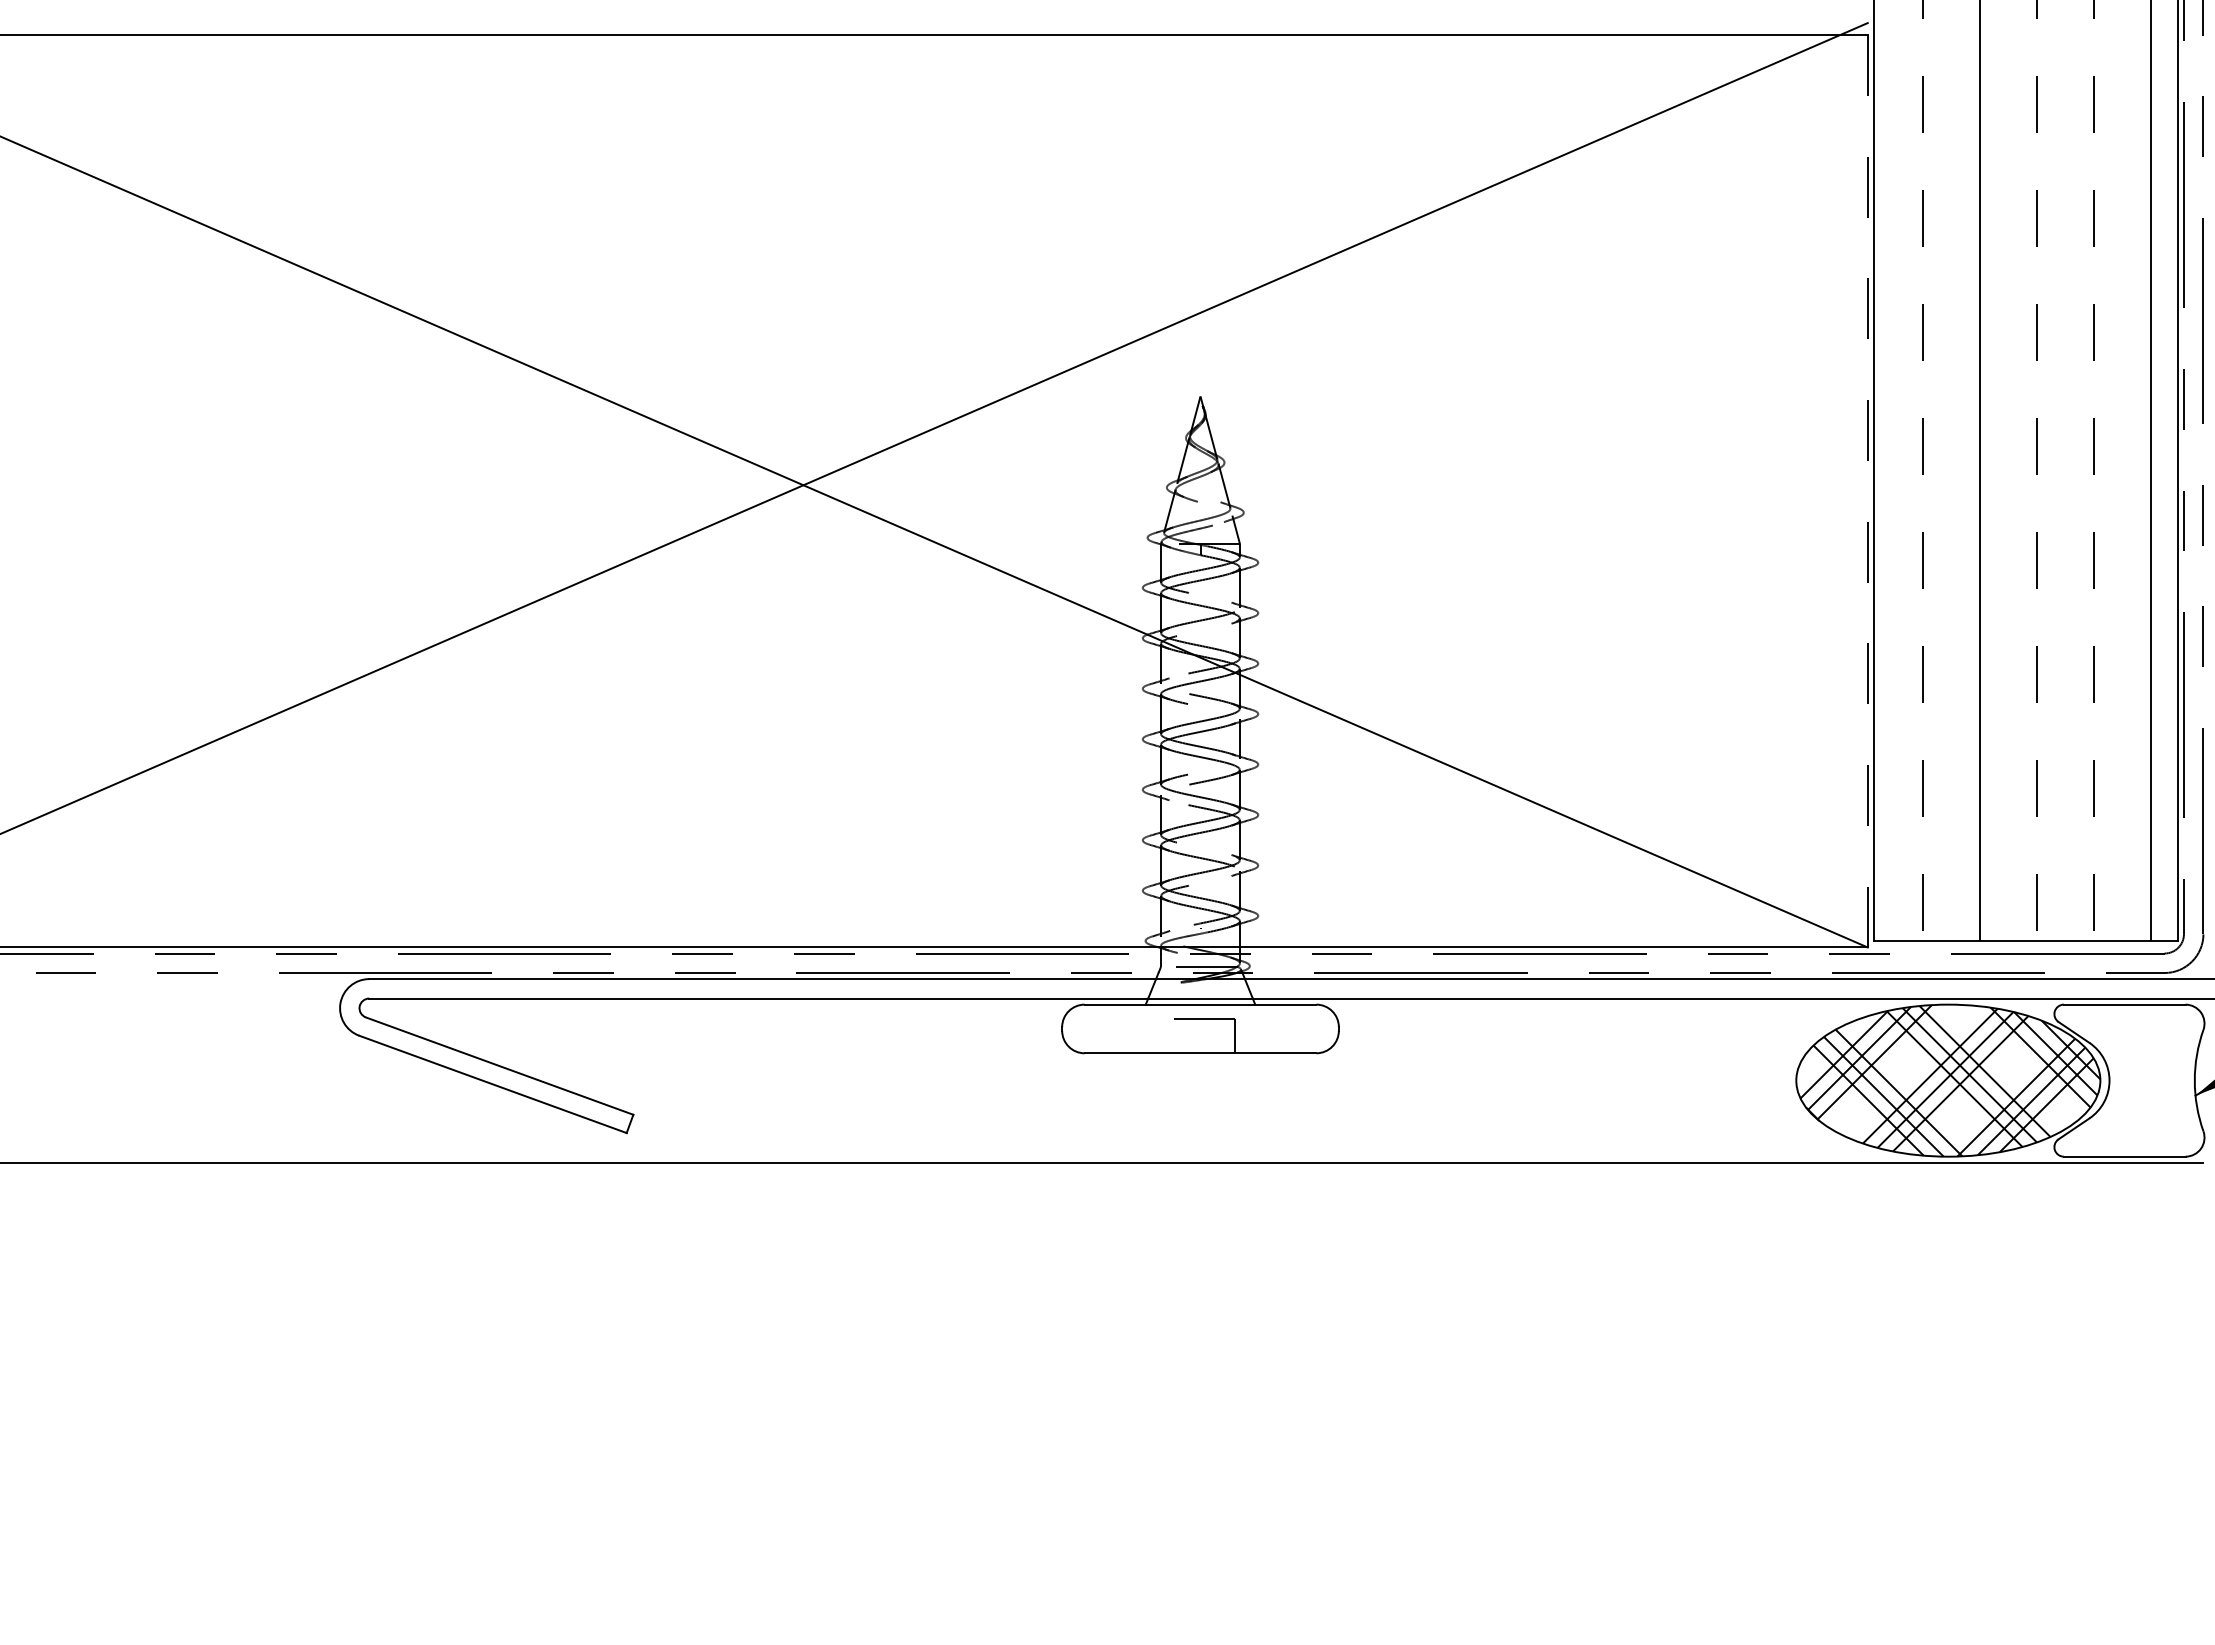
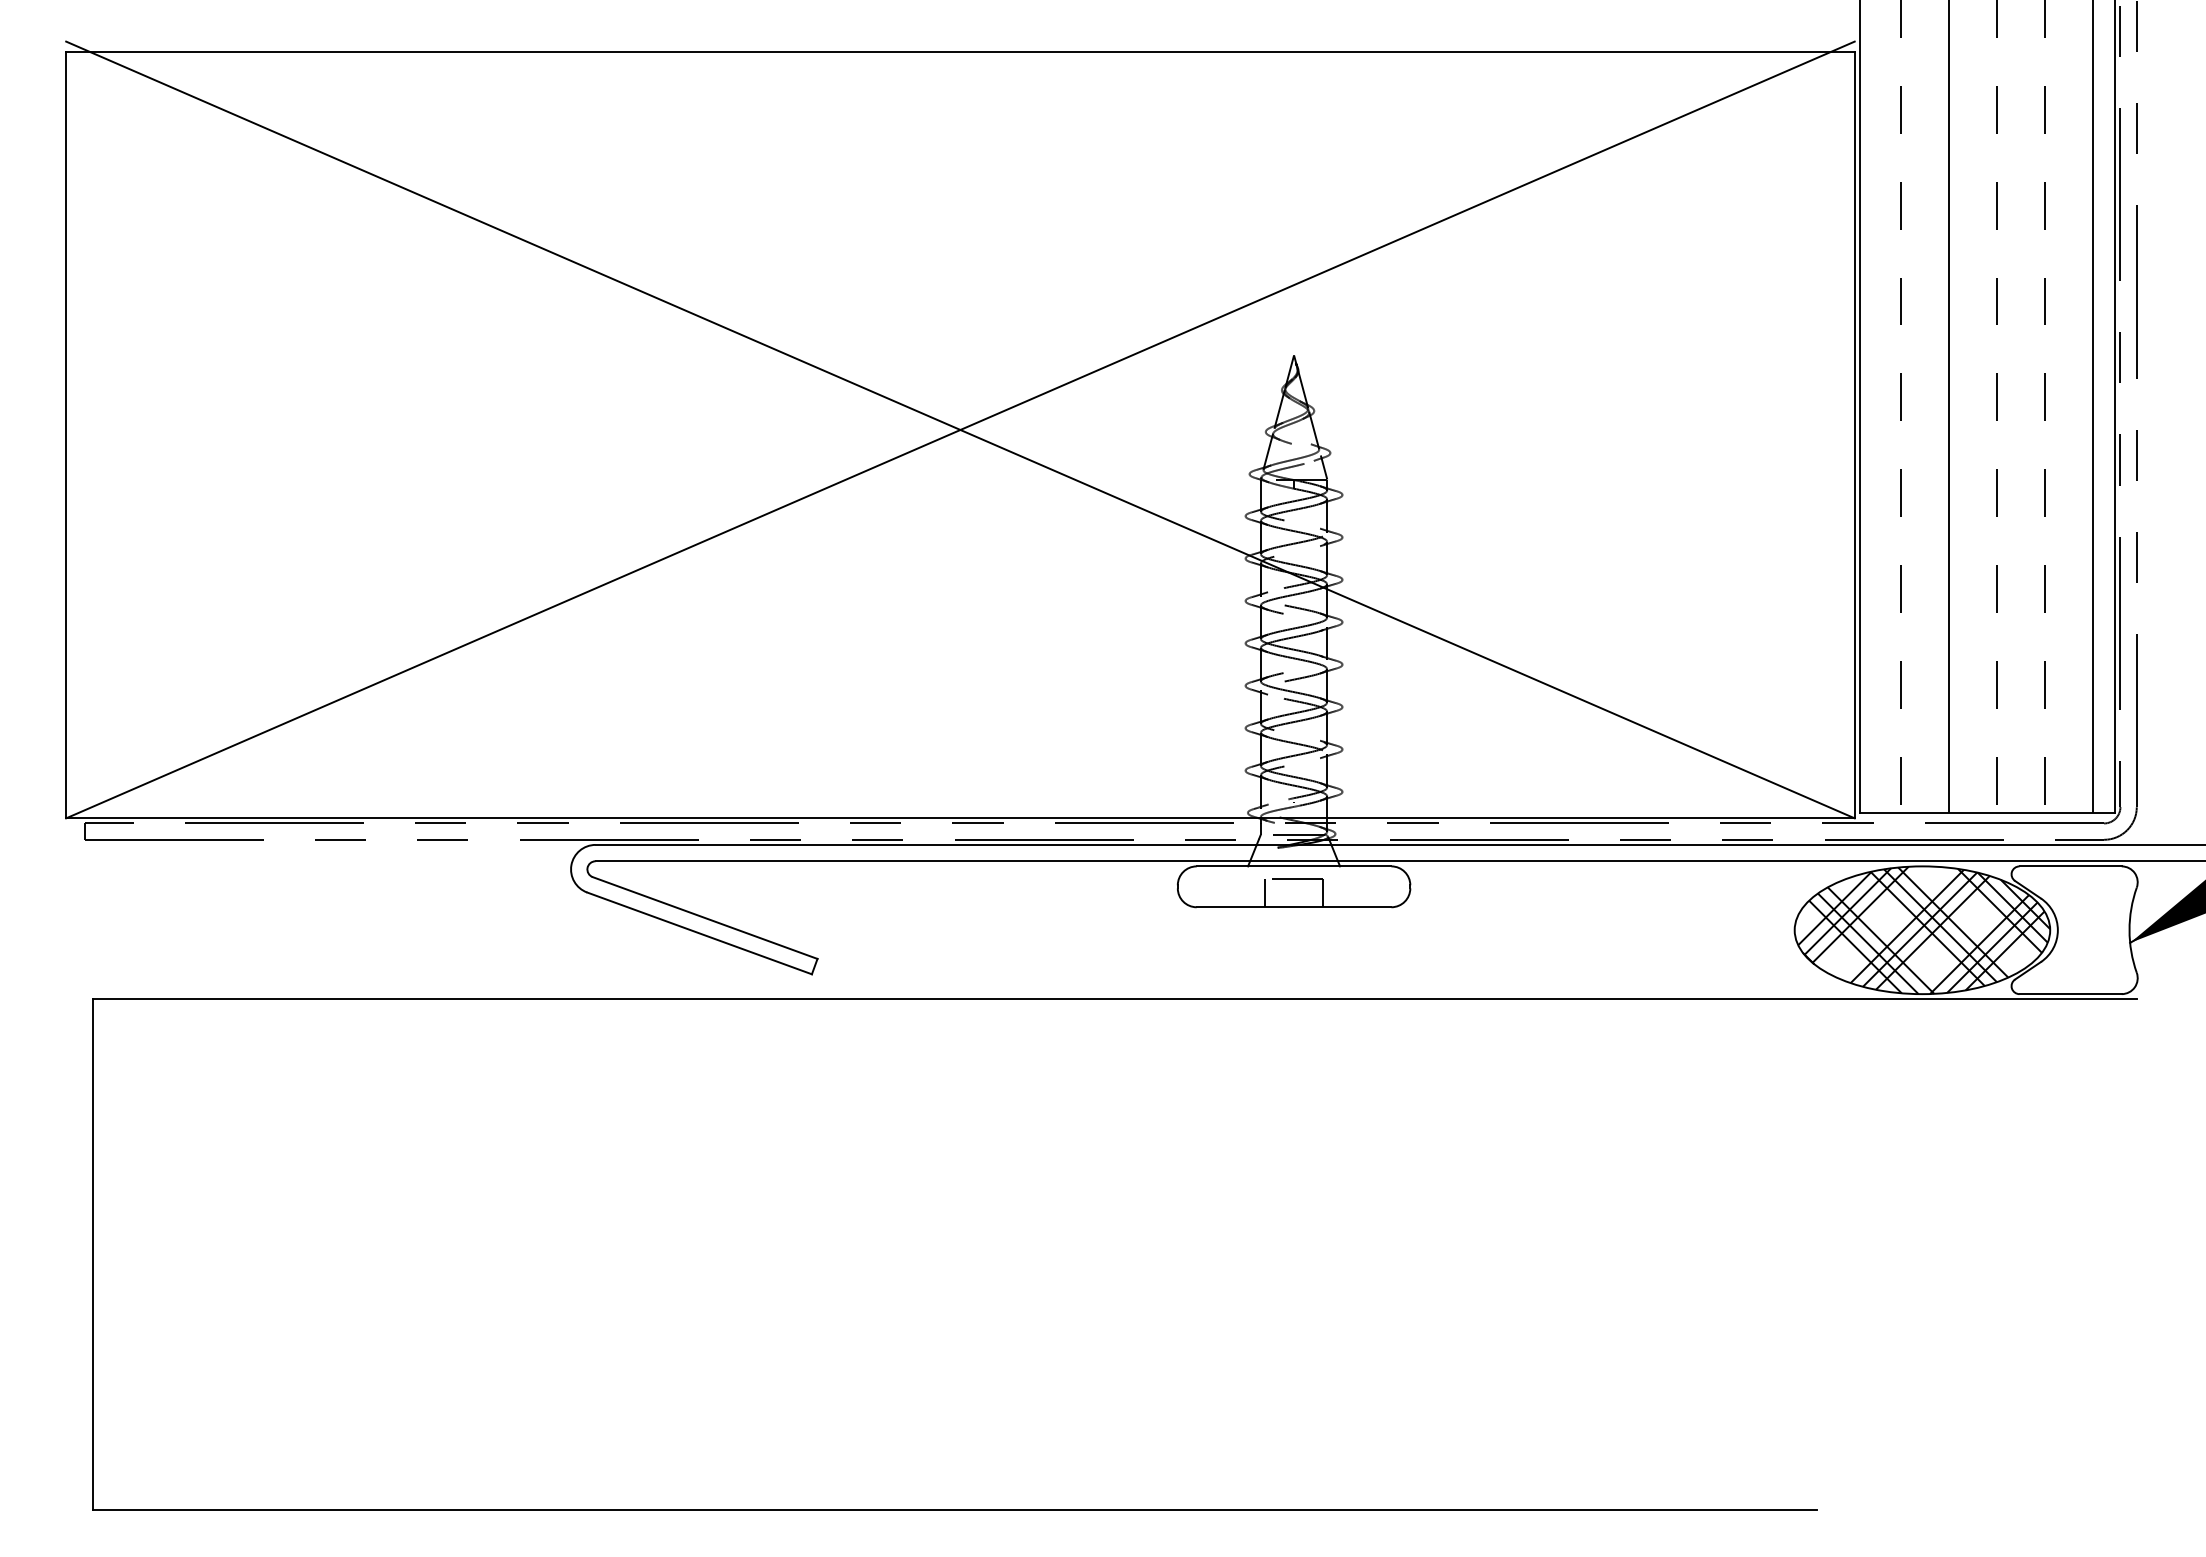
line: (1867, 490) -> (1854, 434), dashed -> solid
line: (1166, 1035) -> (1265, 892), added

